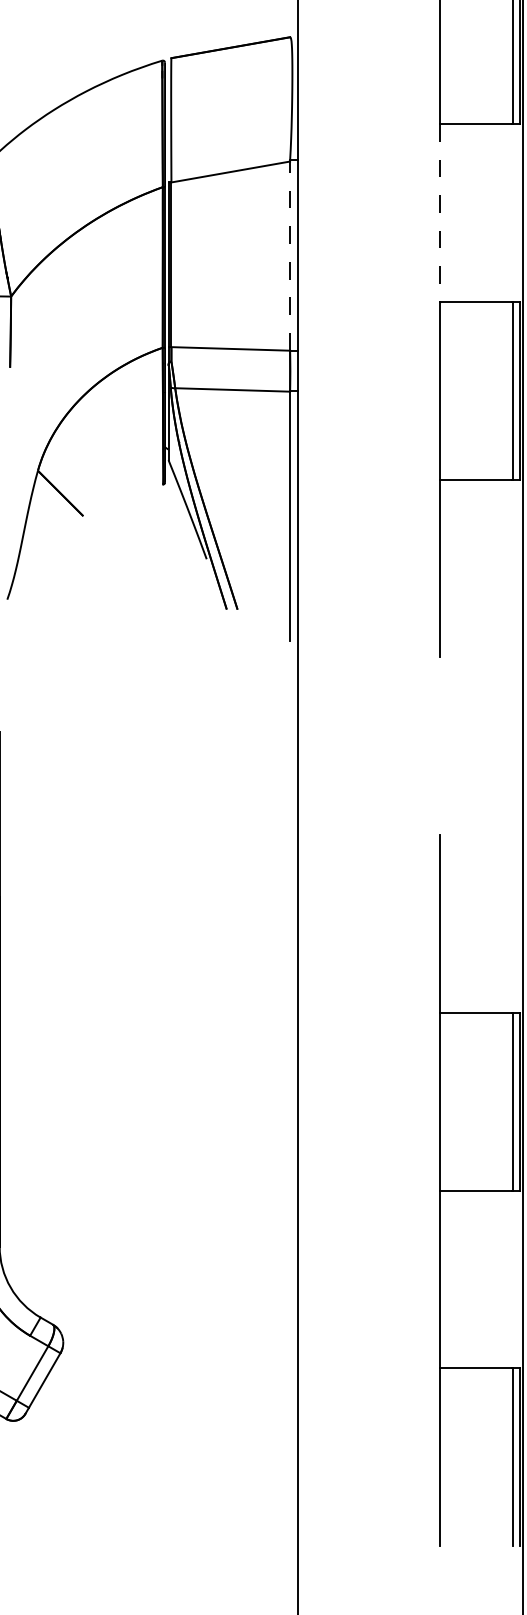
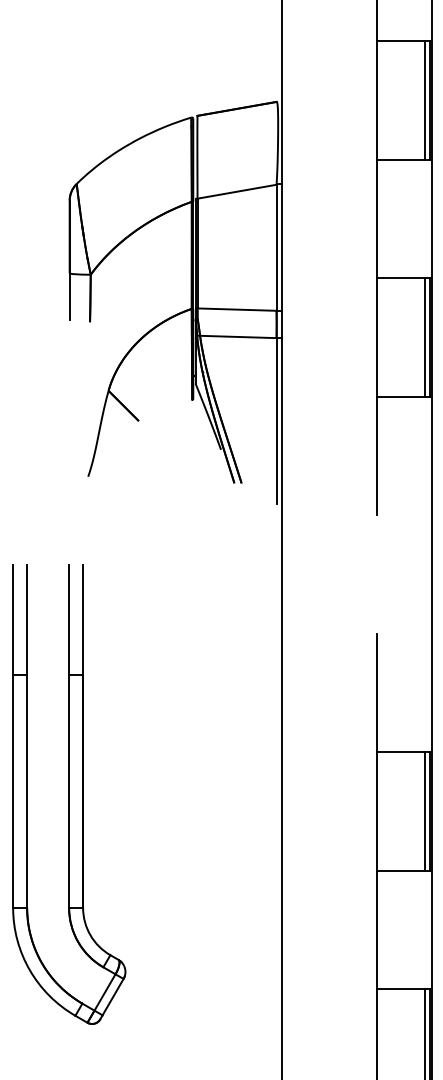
line: (439, 213) -> (376, 219), dashed -> solid
line: (289, 255) -> (276, 247), dashed -> solid

